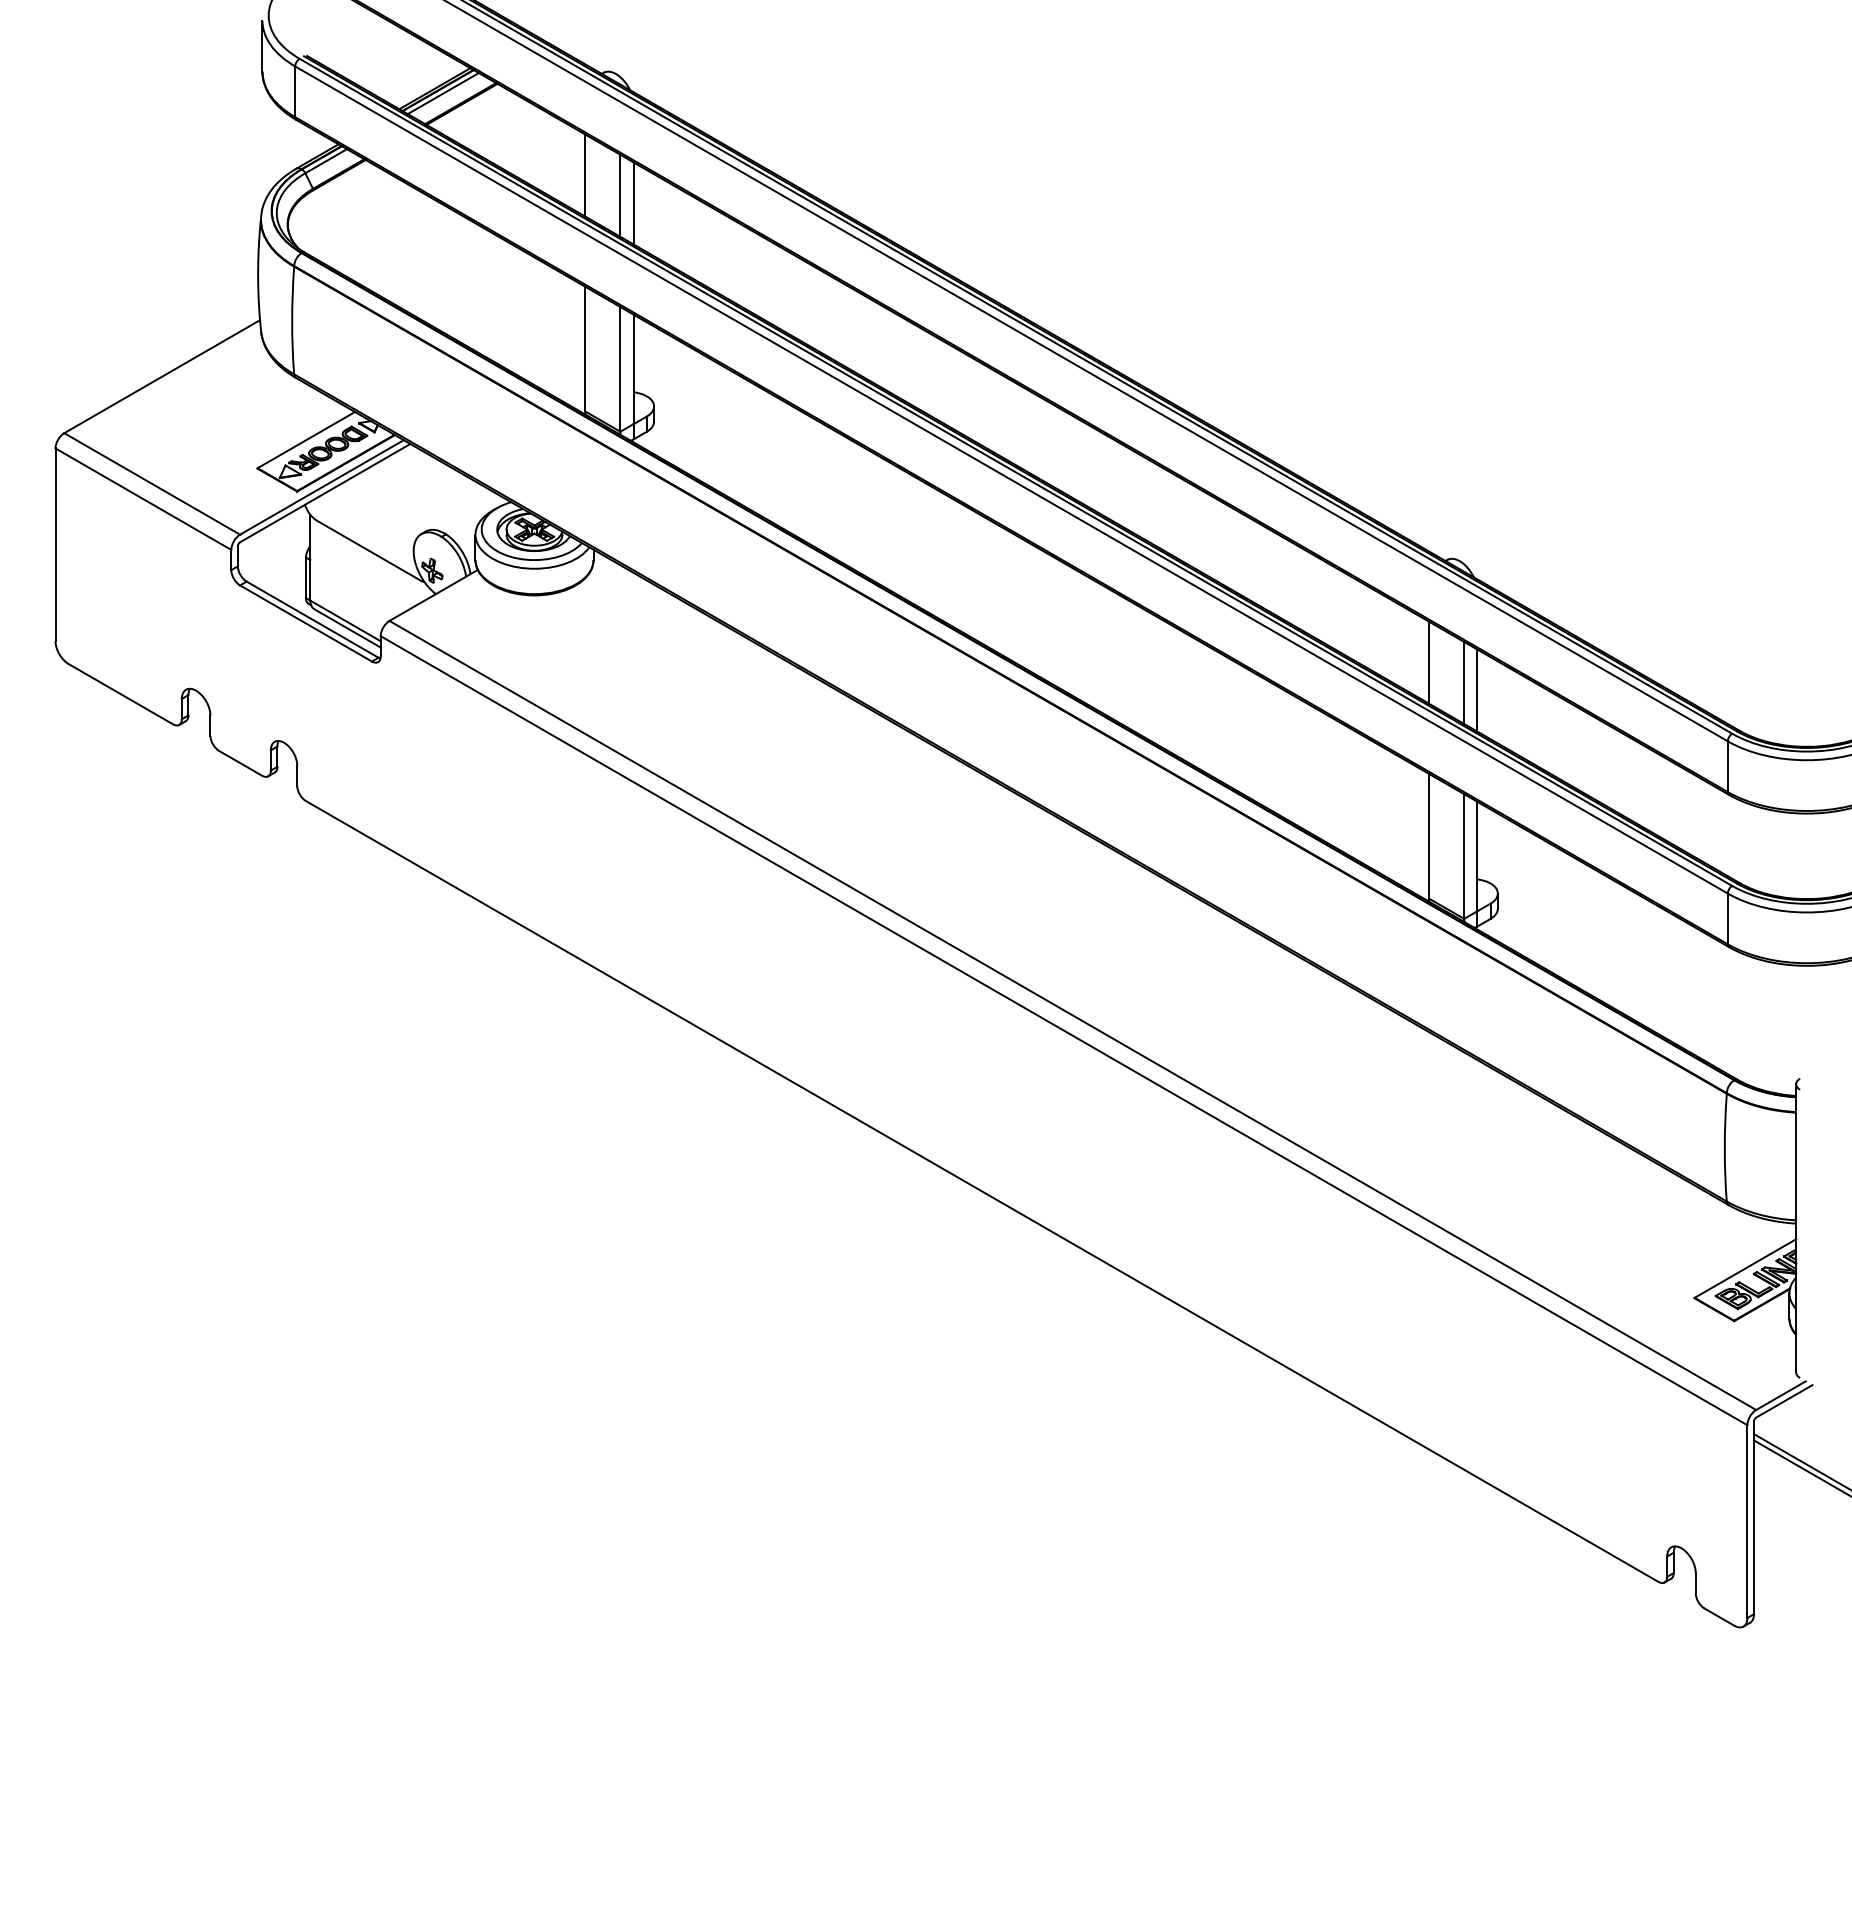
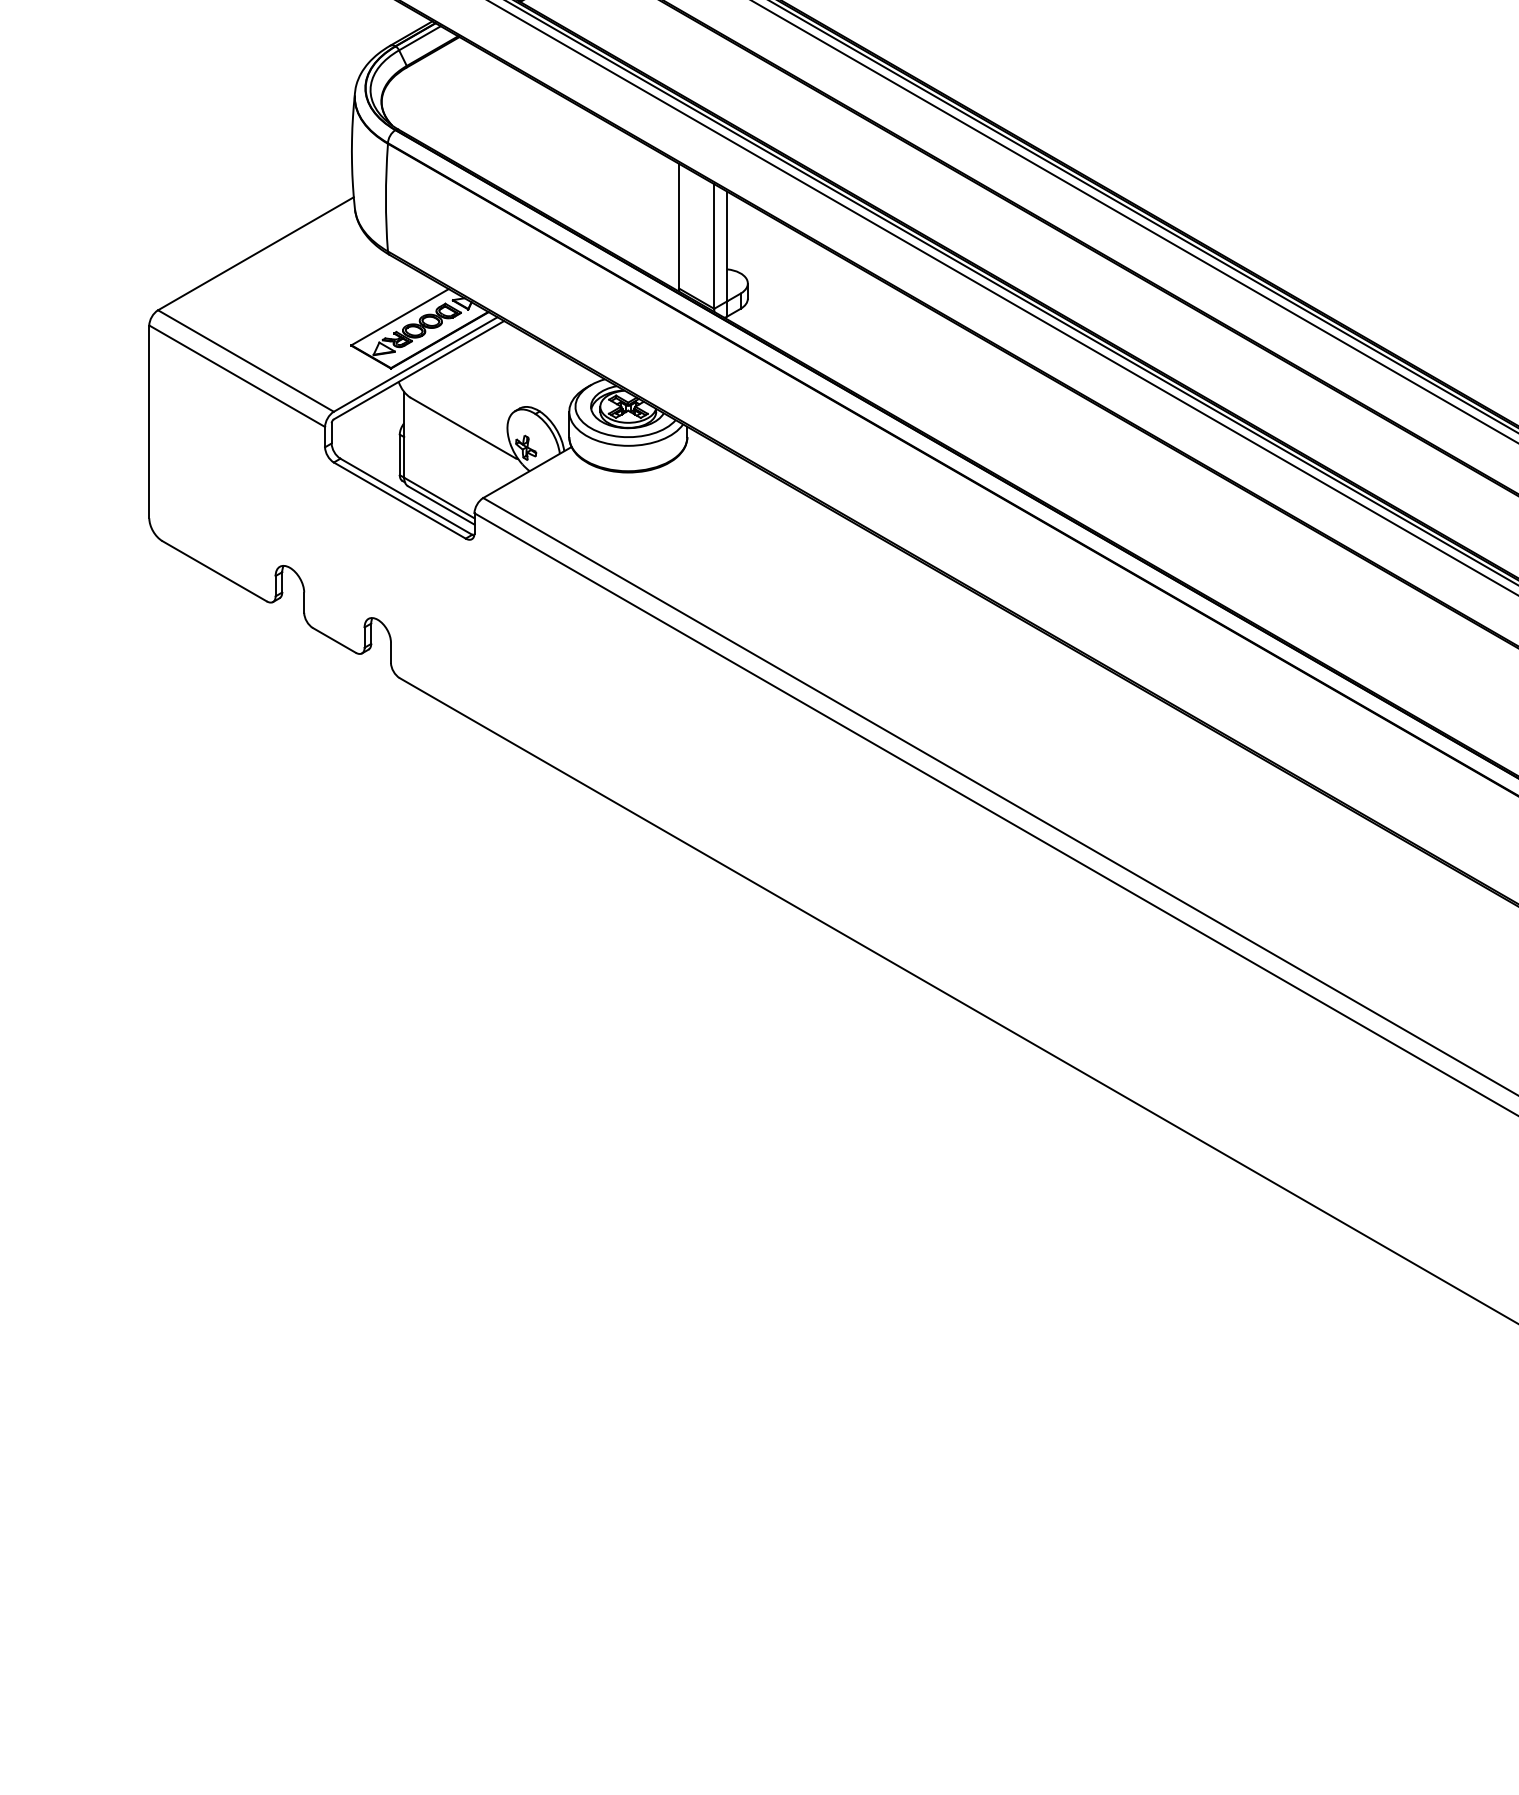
line: (585, 175) -> (679, 52), removed
line: (620, 195) -> (714, 72), removed
line: (633, 203) -> (727, 80), removed

